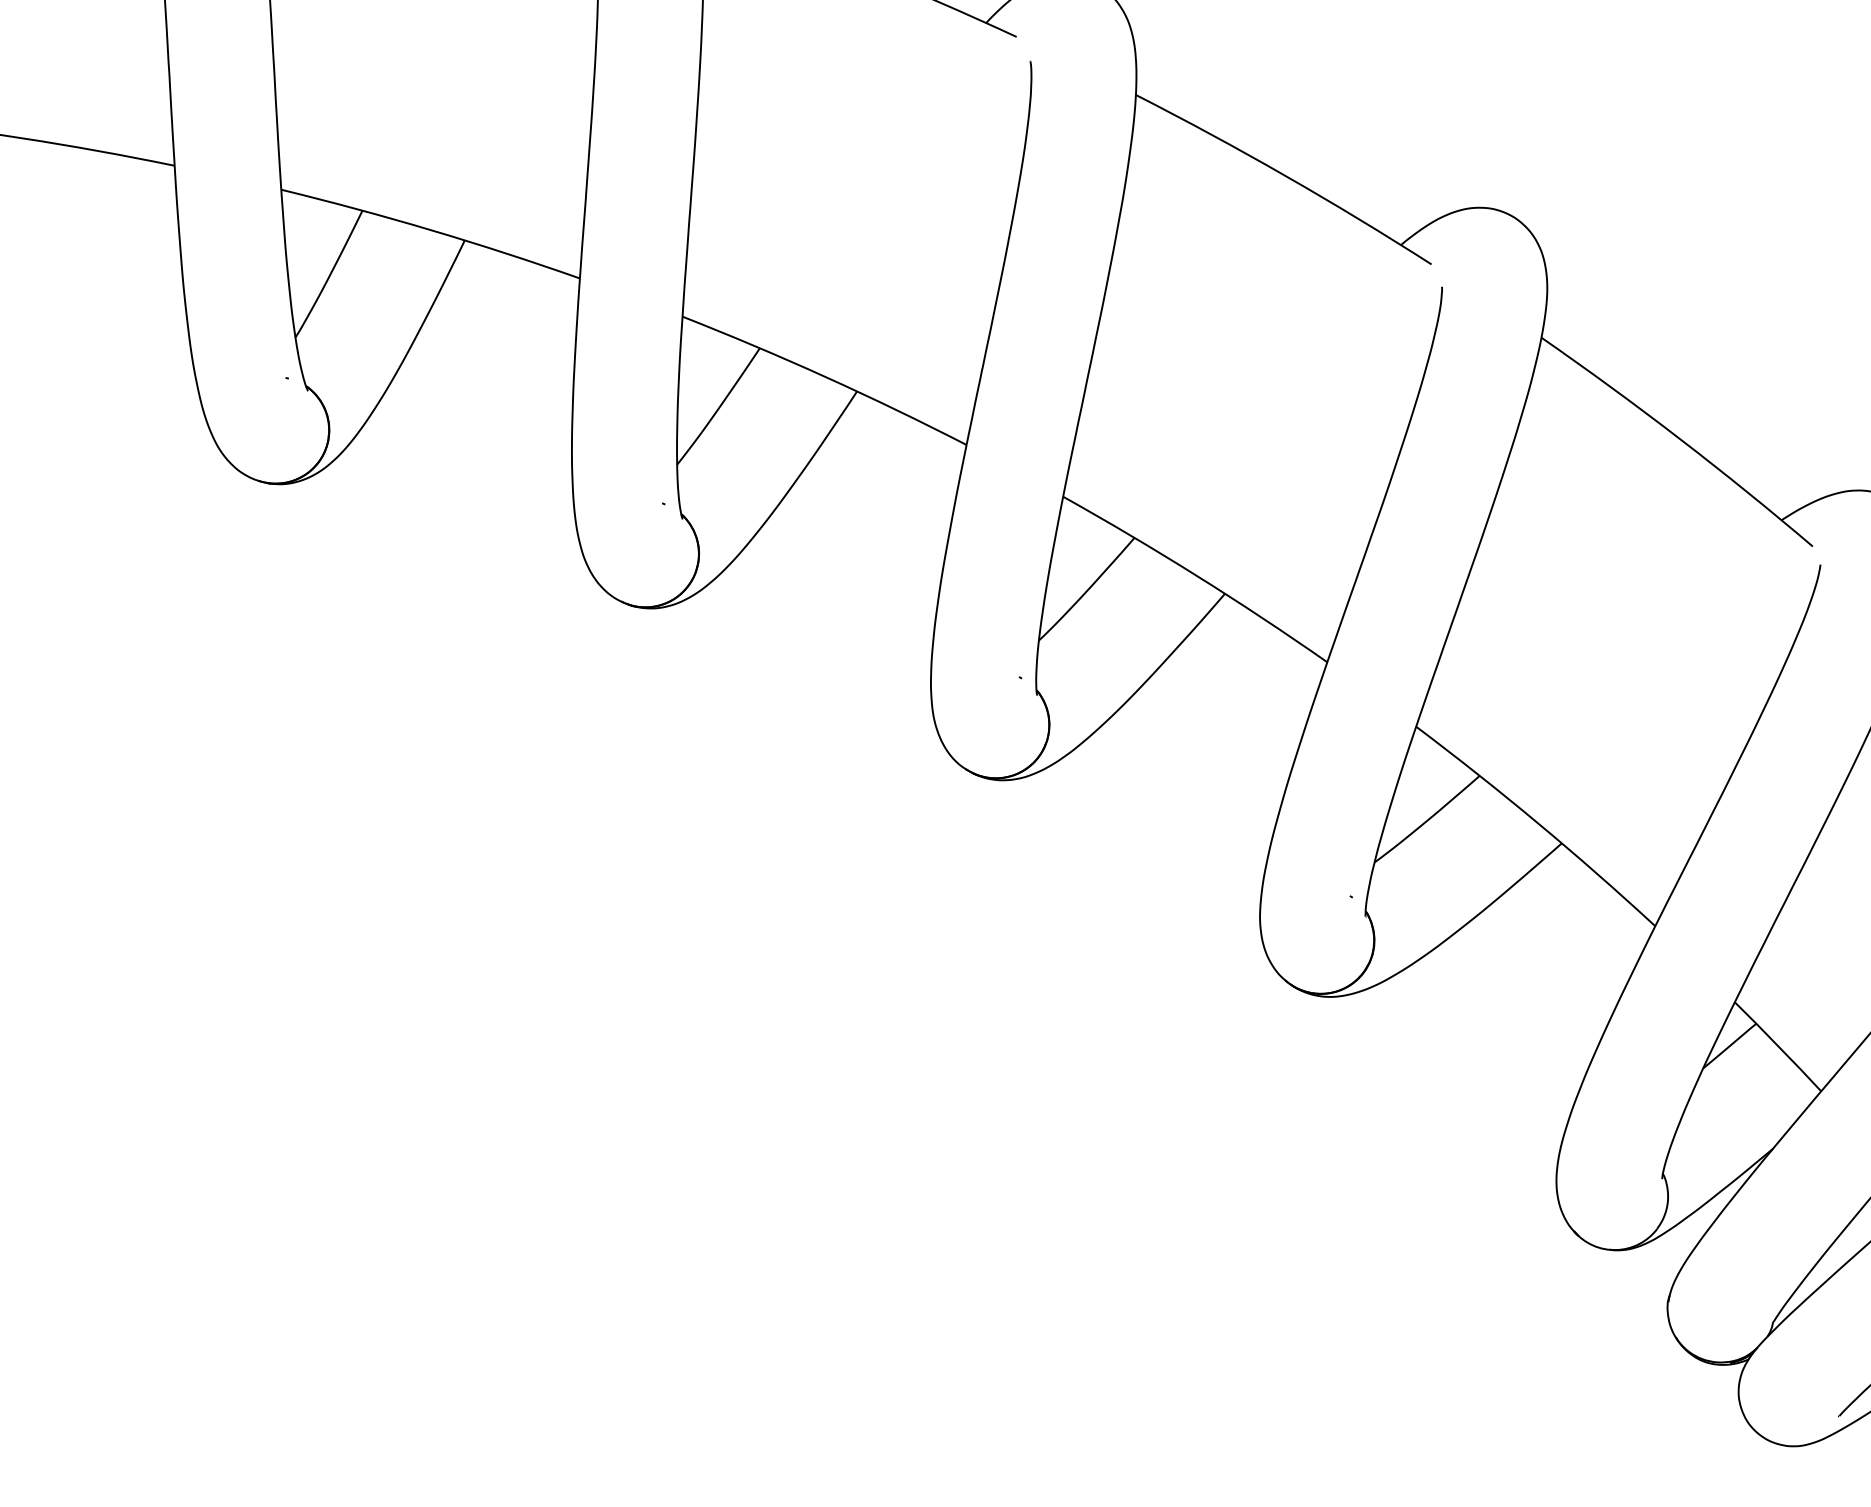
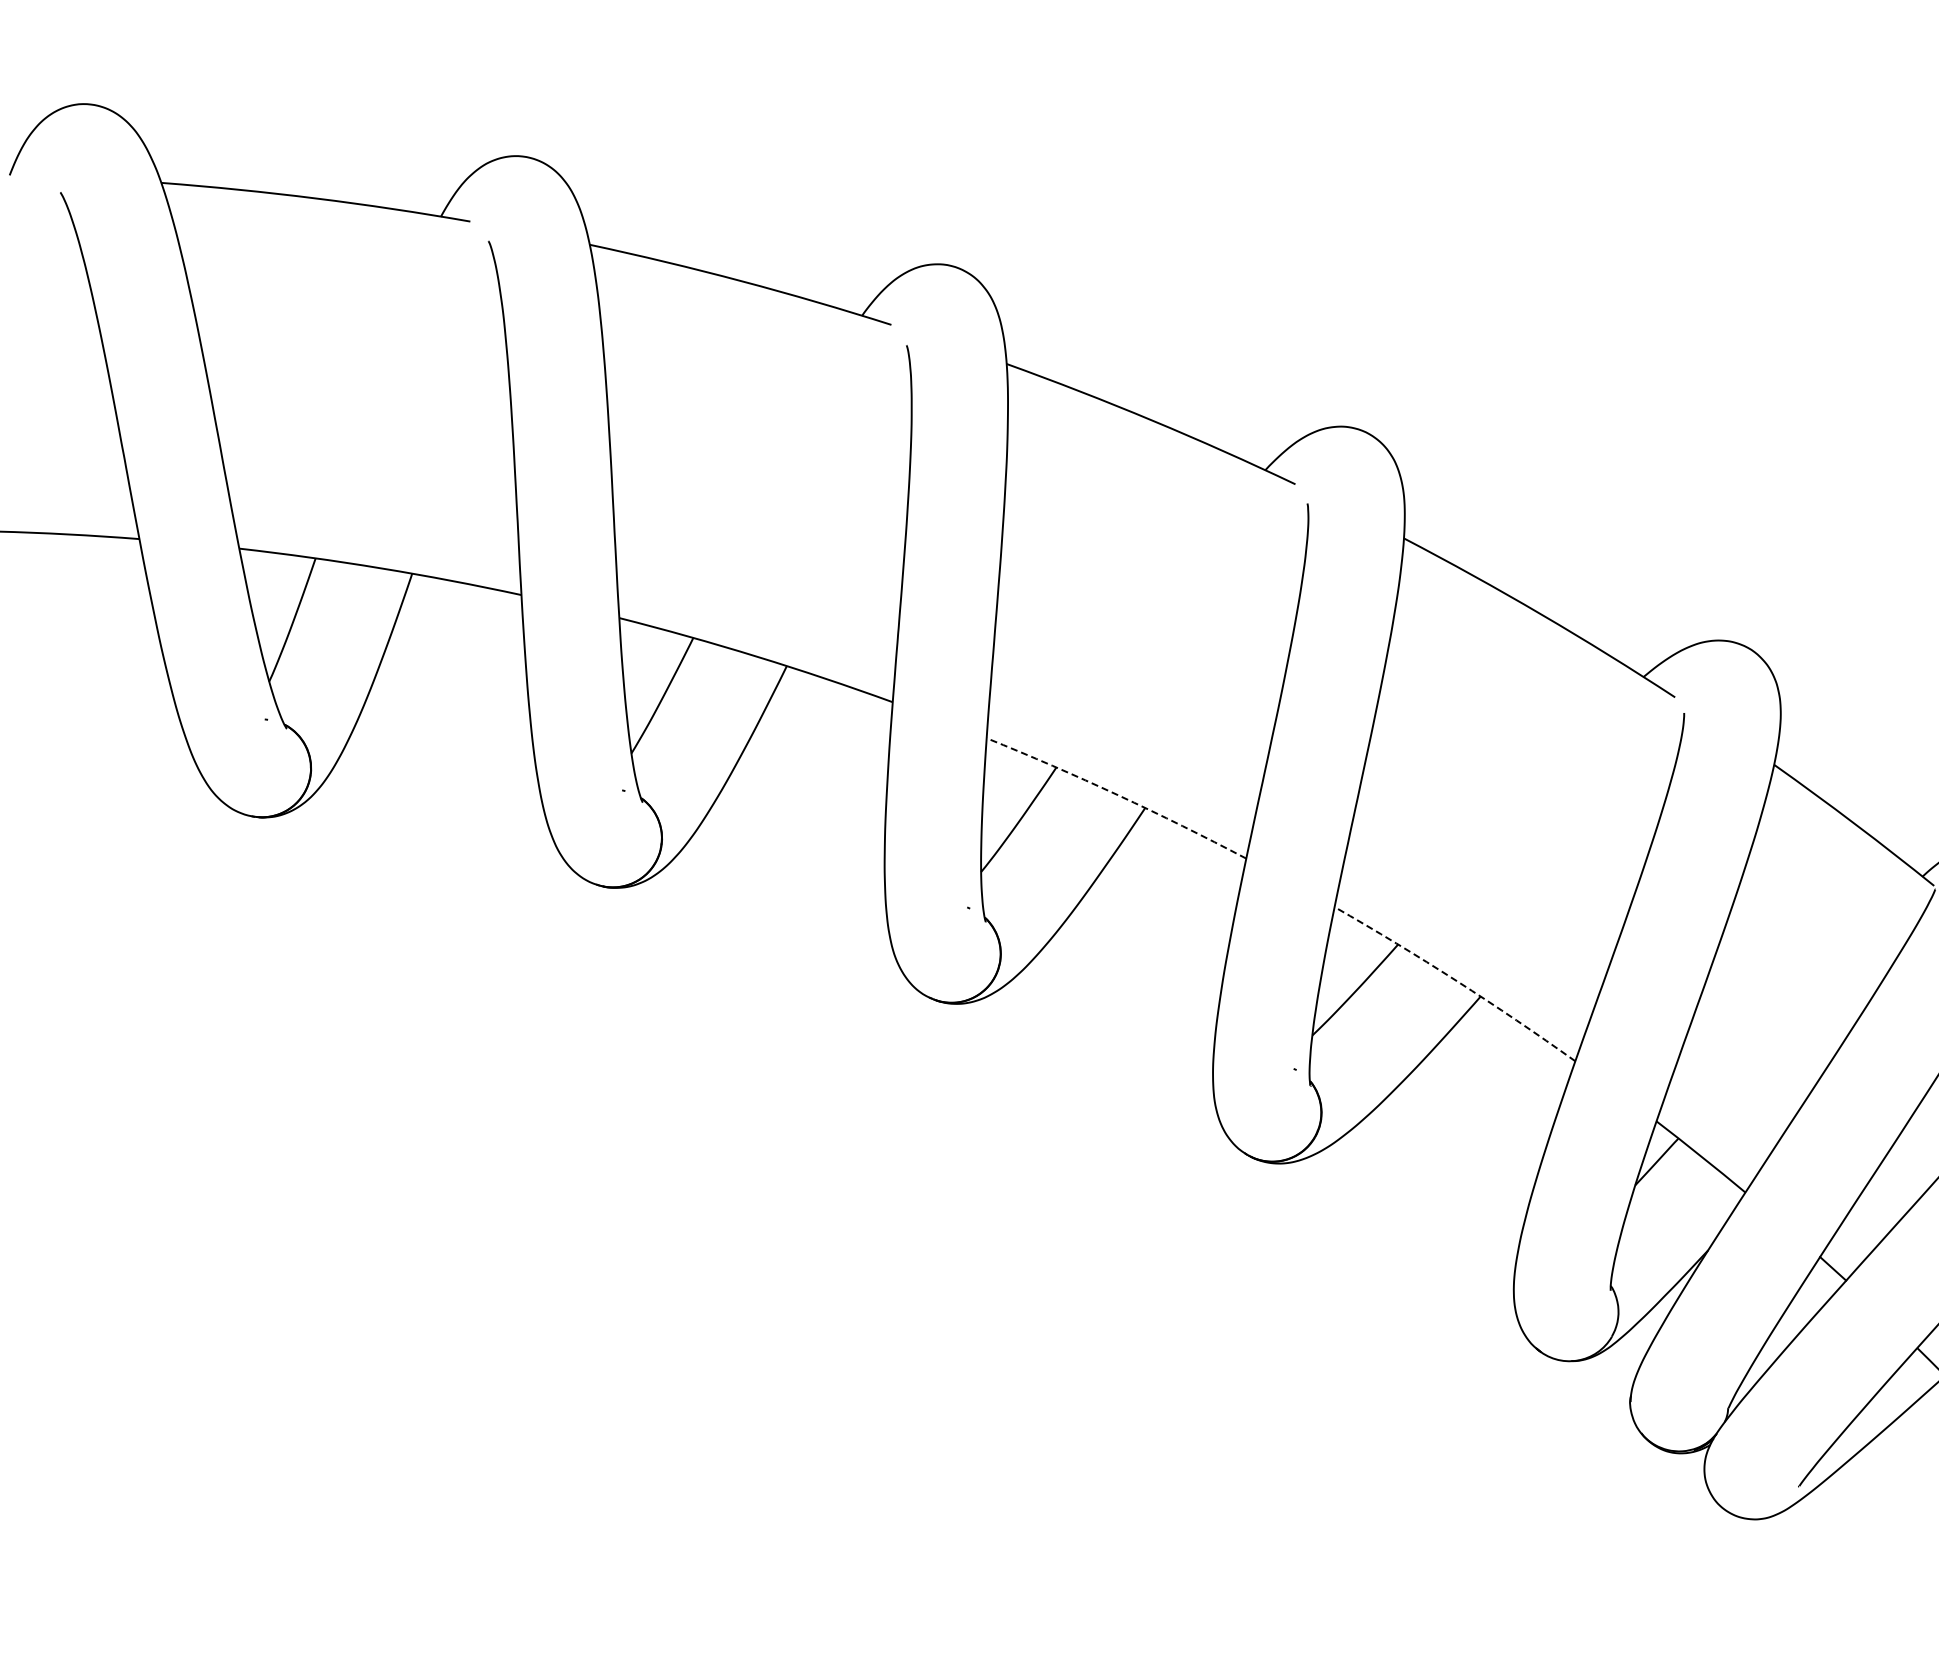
arc: (1197, 576) -> (1118, 795), solid -> dashed
arc: (1537, 823) -> (1456, 981), solid -> dashed

